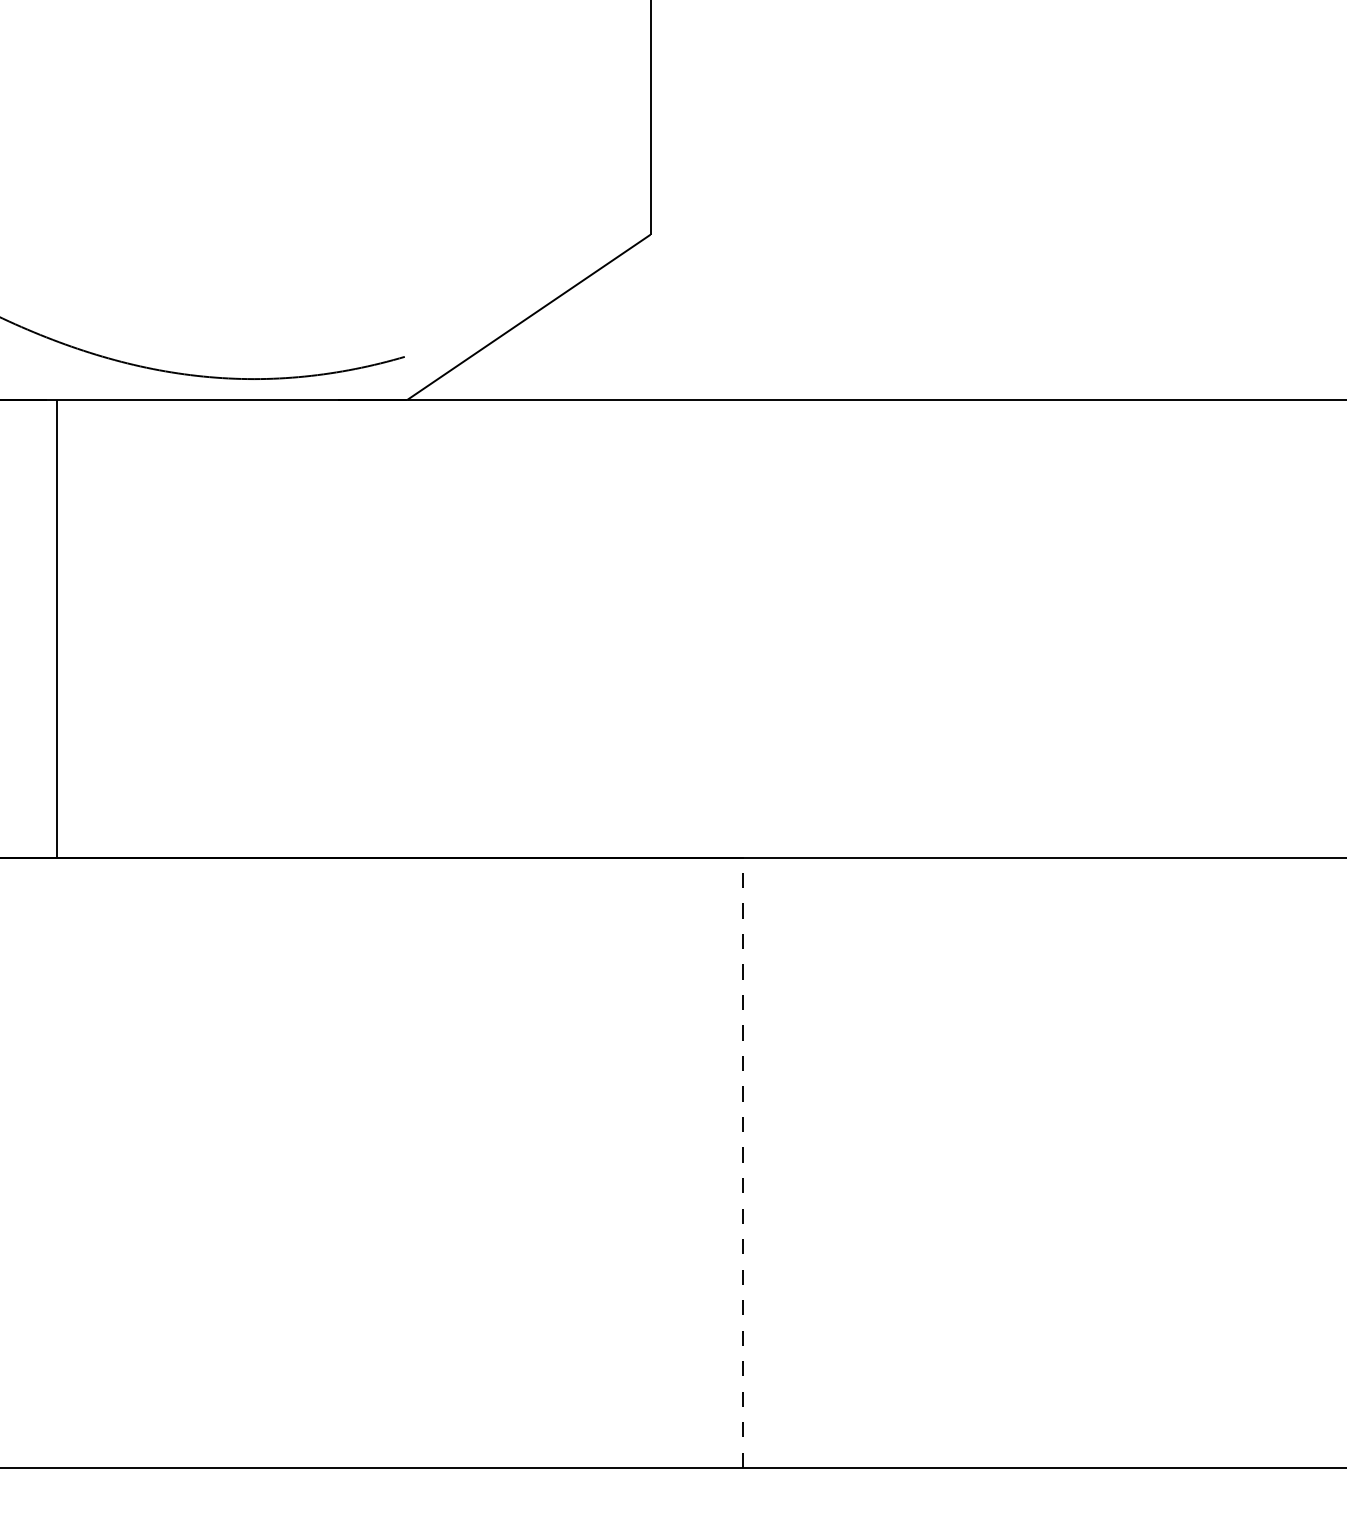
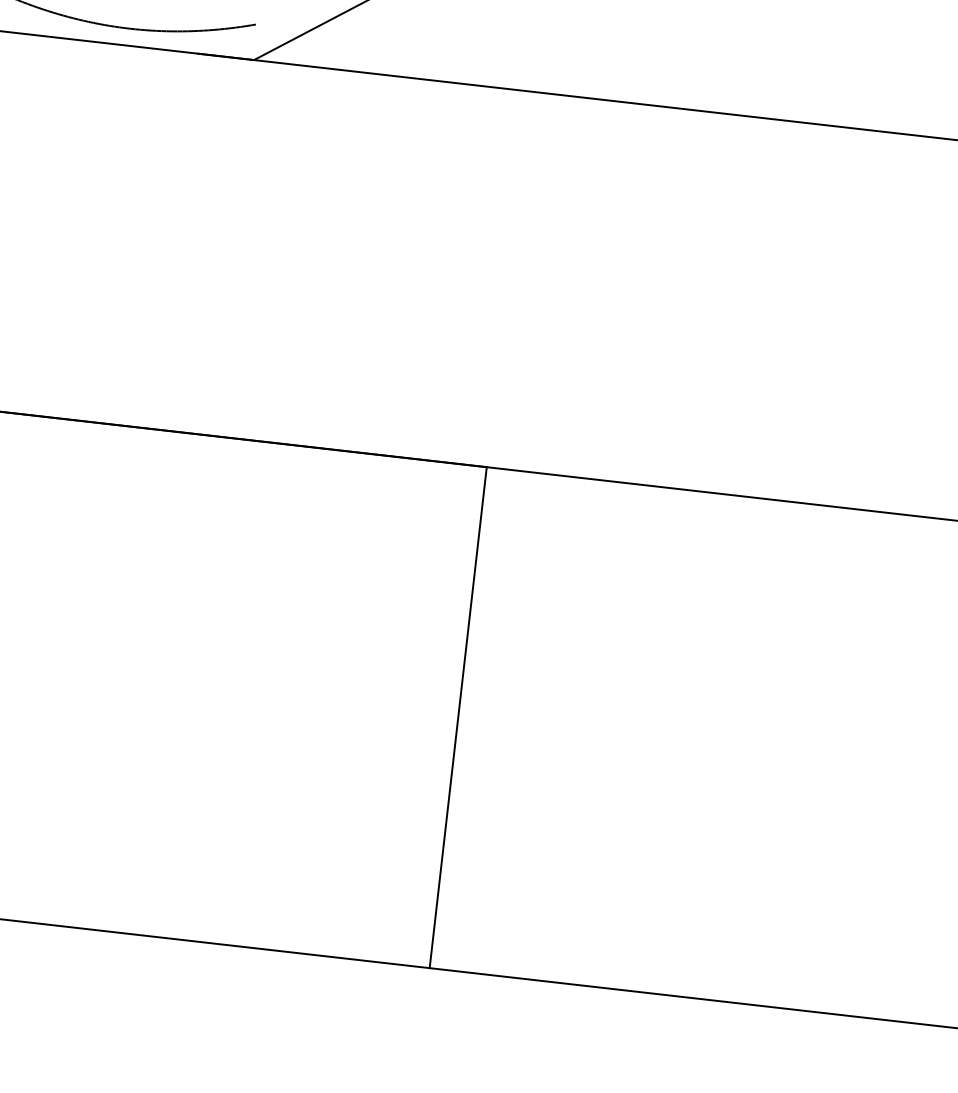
line: (743, 1162) -> (458, 717), dashed -> solid

